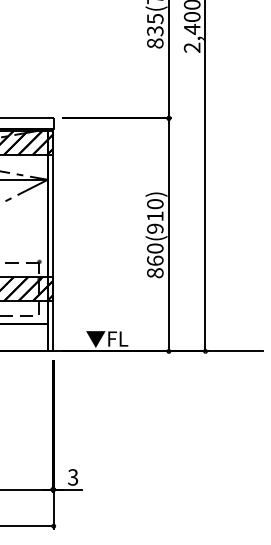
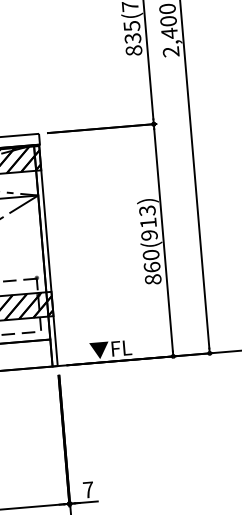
text: (155, 204) -> (147, 211), 860(910) -> 860(913)
text: (73, 477) -> (88, 490), 3 -> 7

